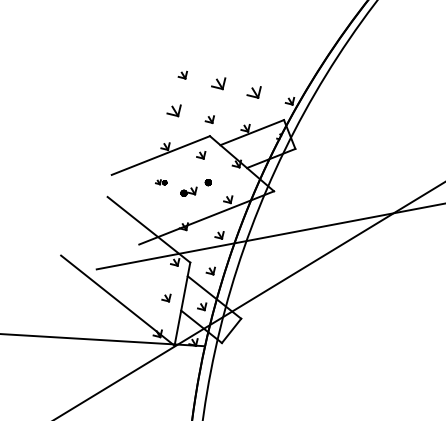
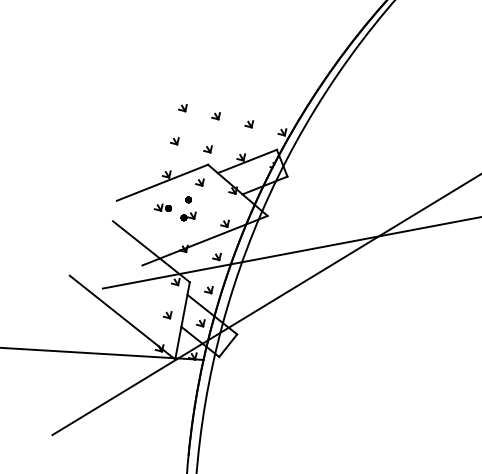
part: (217, 84) -> (215, 116), size x0.62
part: (254, 92) -> (249, 124), size x0.62
part: (173, 111) -> (174, 141), size x0.62
part: (160, 182) -> (162, 207), size x1.67
part: (208, 182) -> (188, 199), moved

